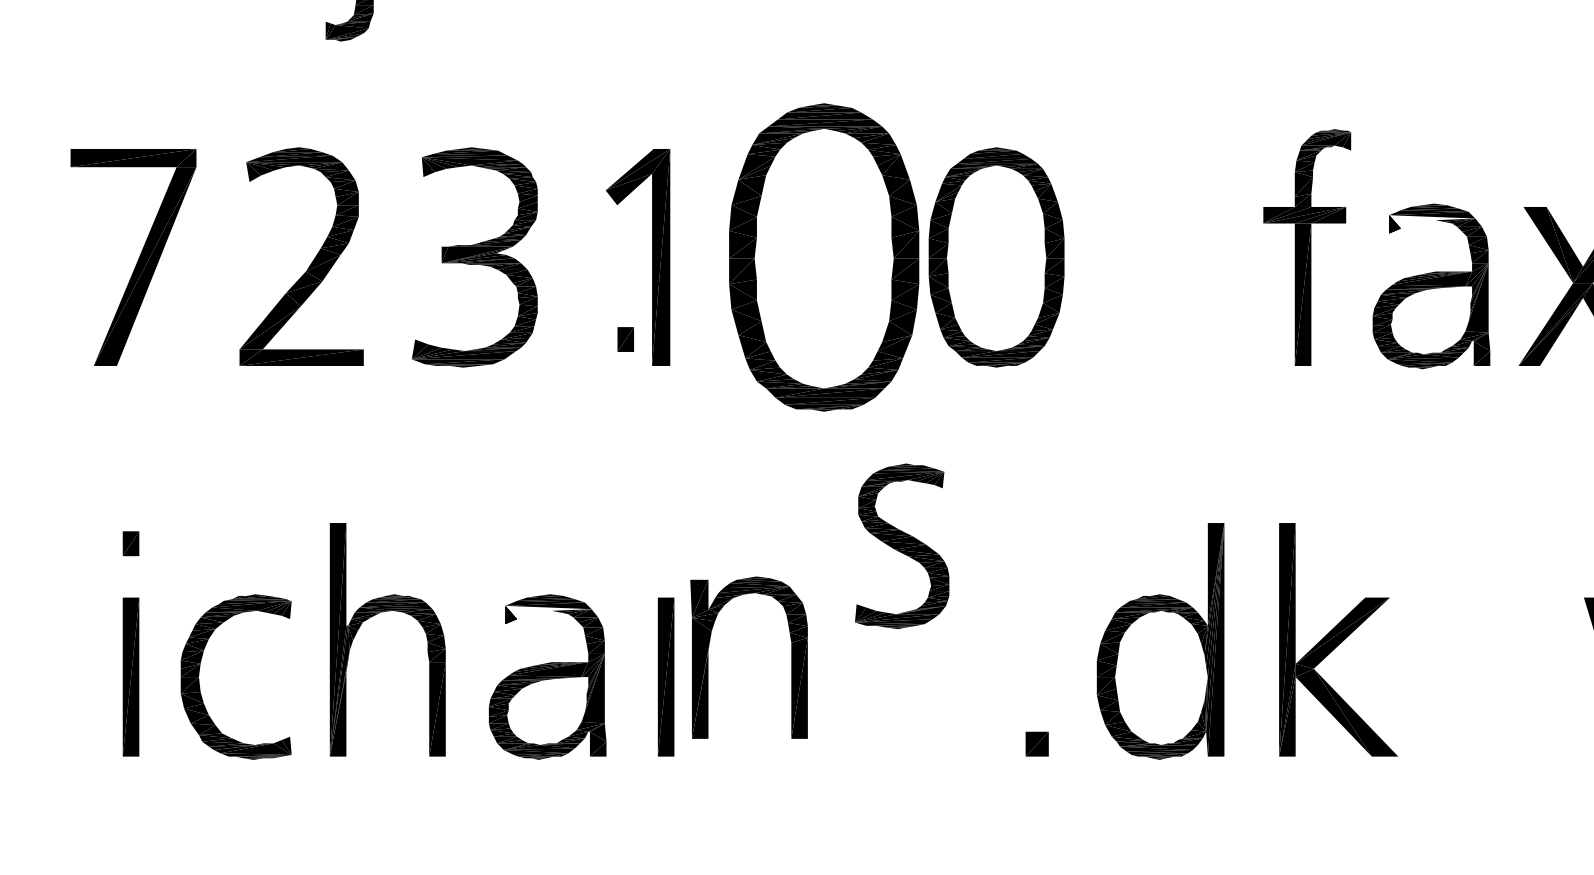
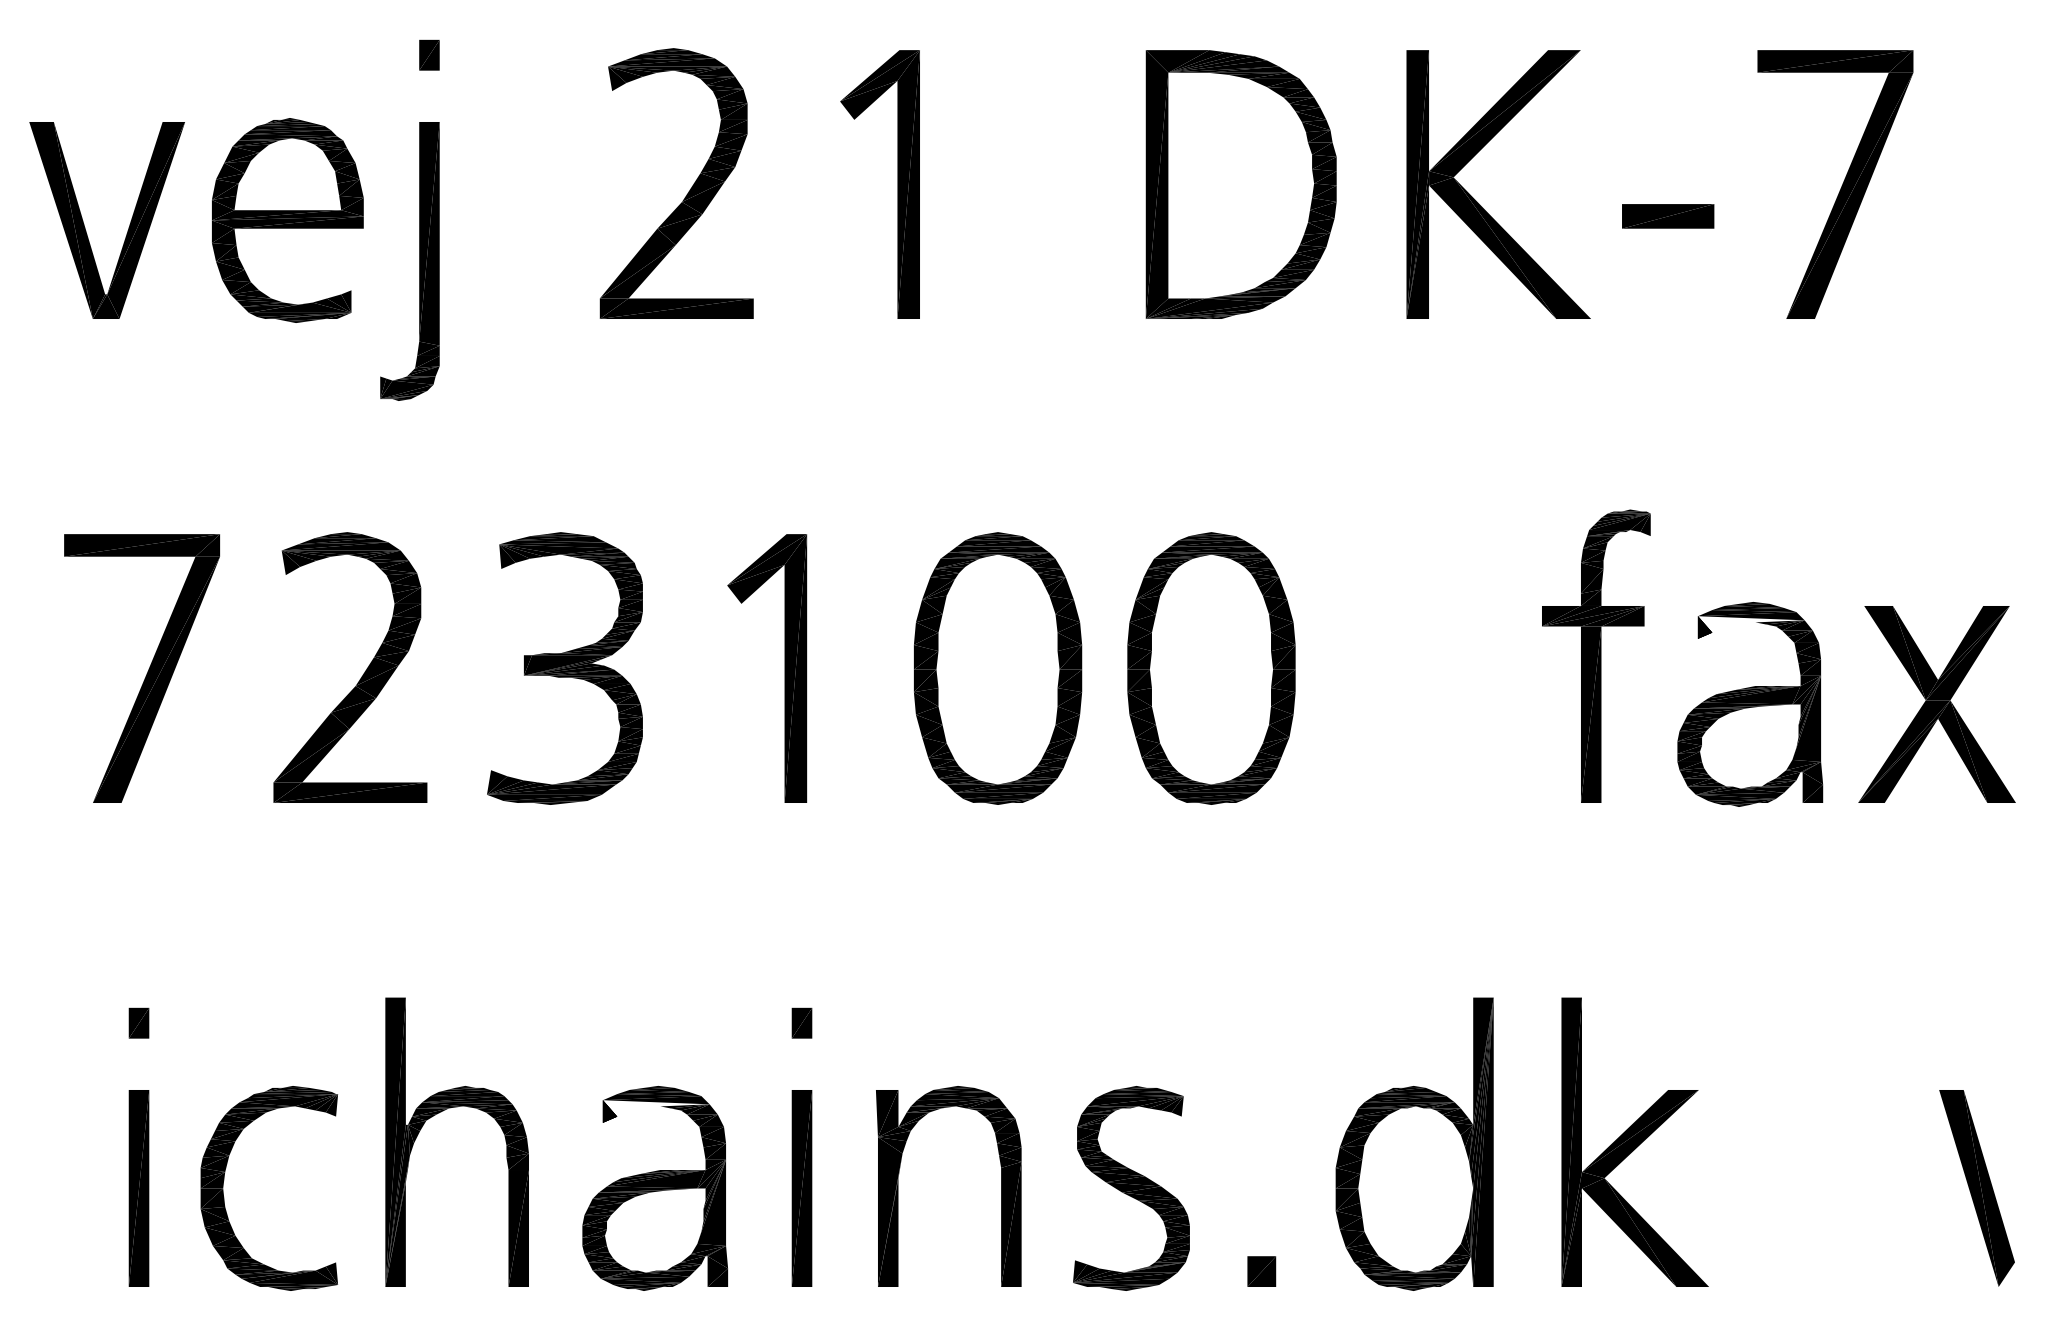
part: (824, 257) -> (998, 668), size x0.71
part: (625, 338) -> (801, 1022), moved
part: (902, 546) -> (1131, 1188), moved
part: (708, 657) -> (898, 1186), moved

